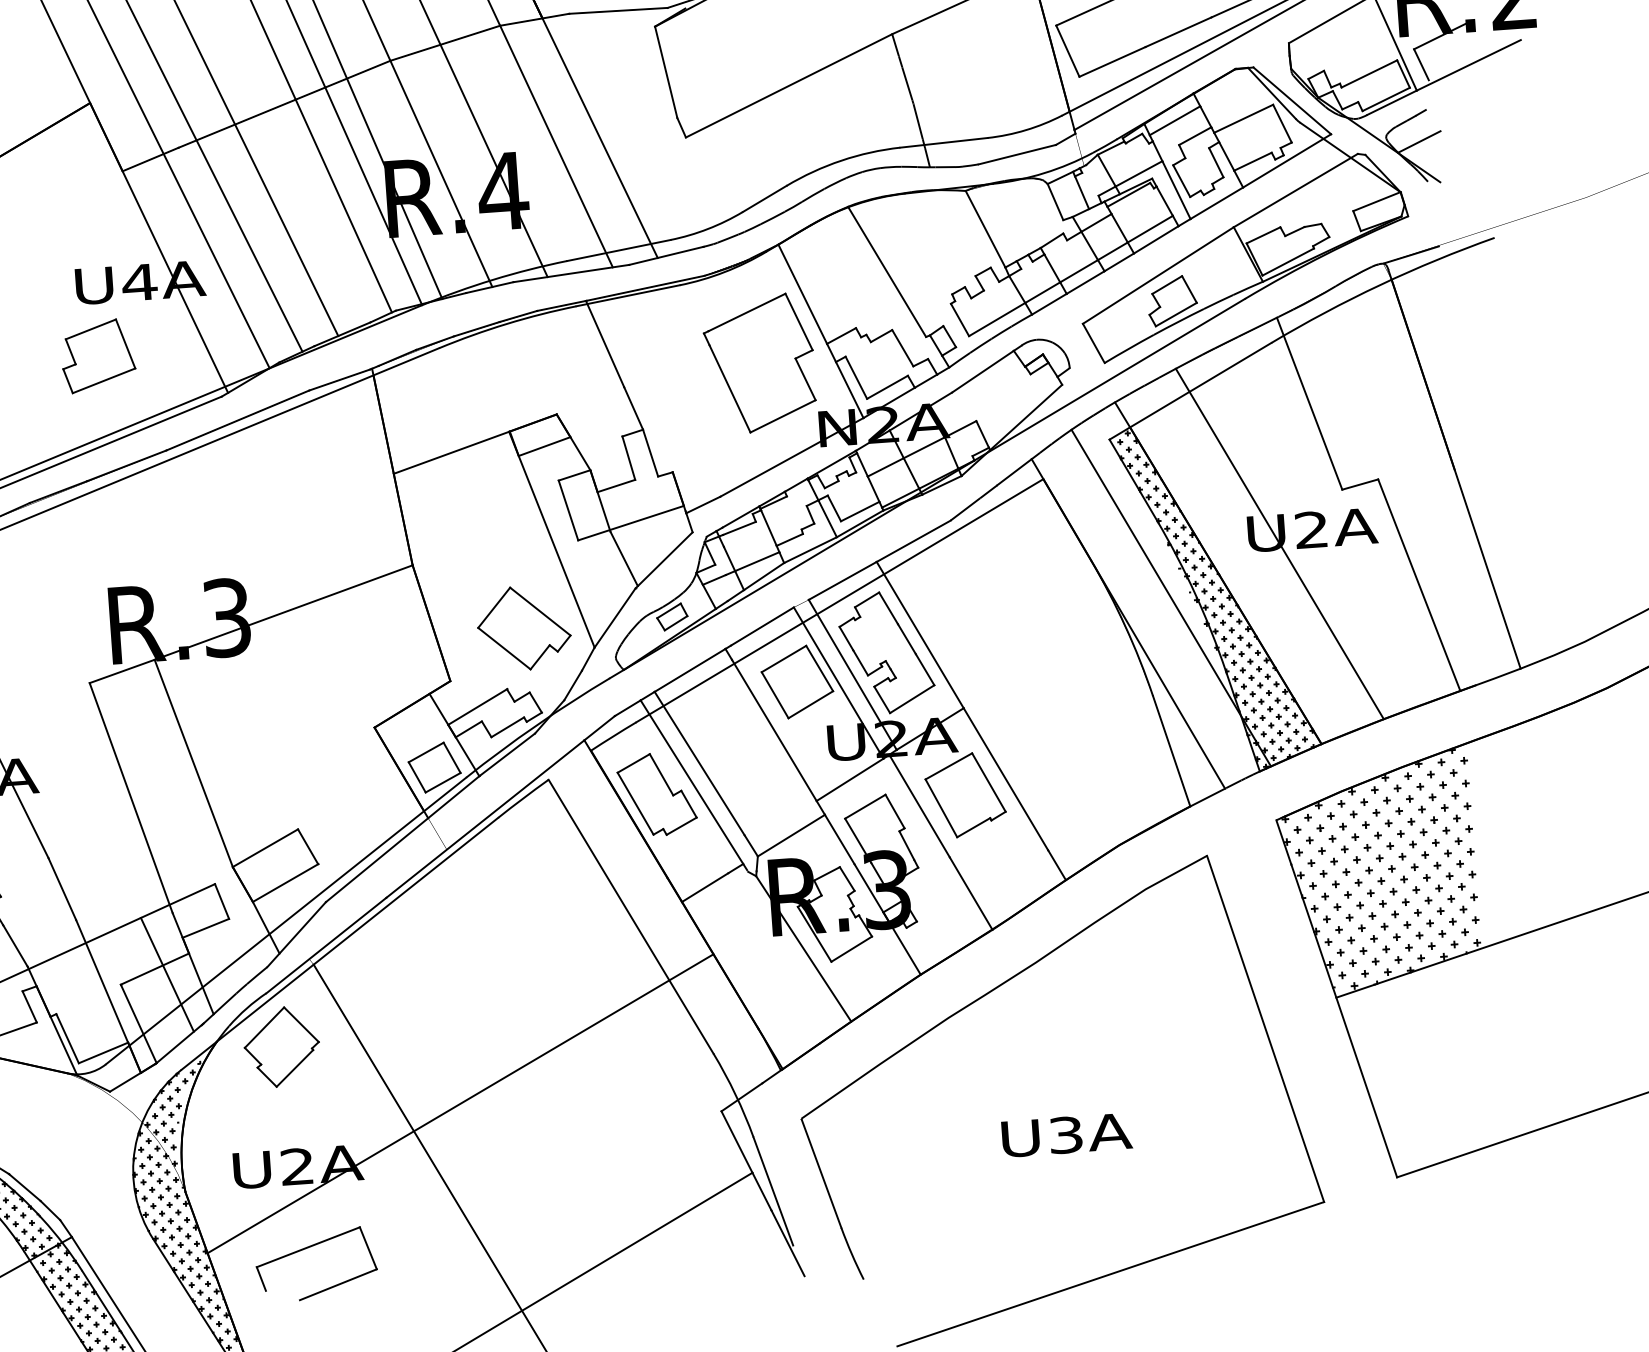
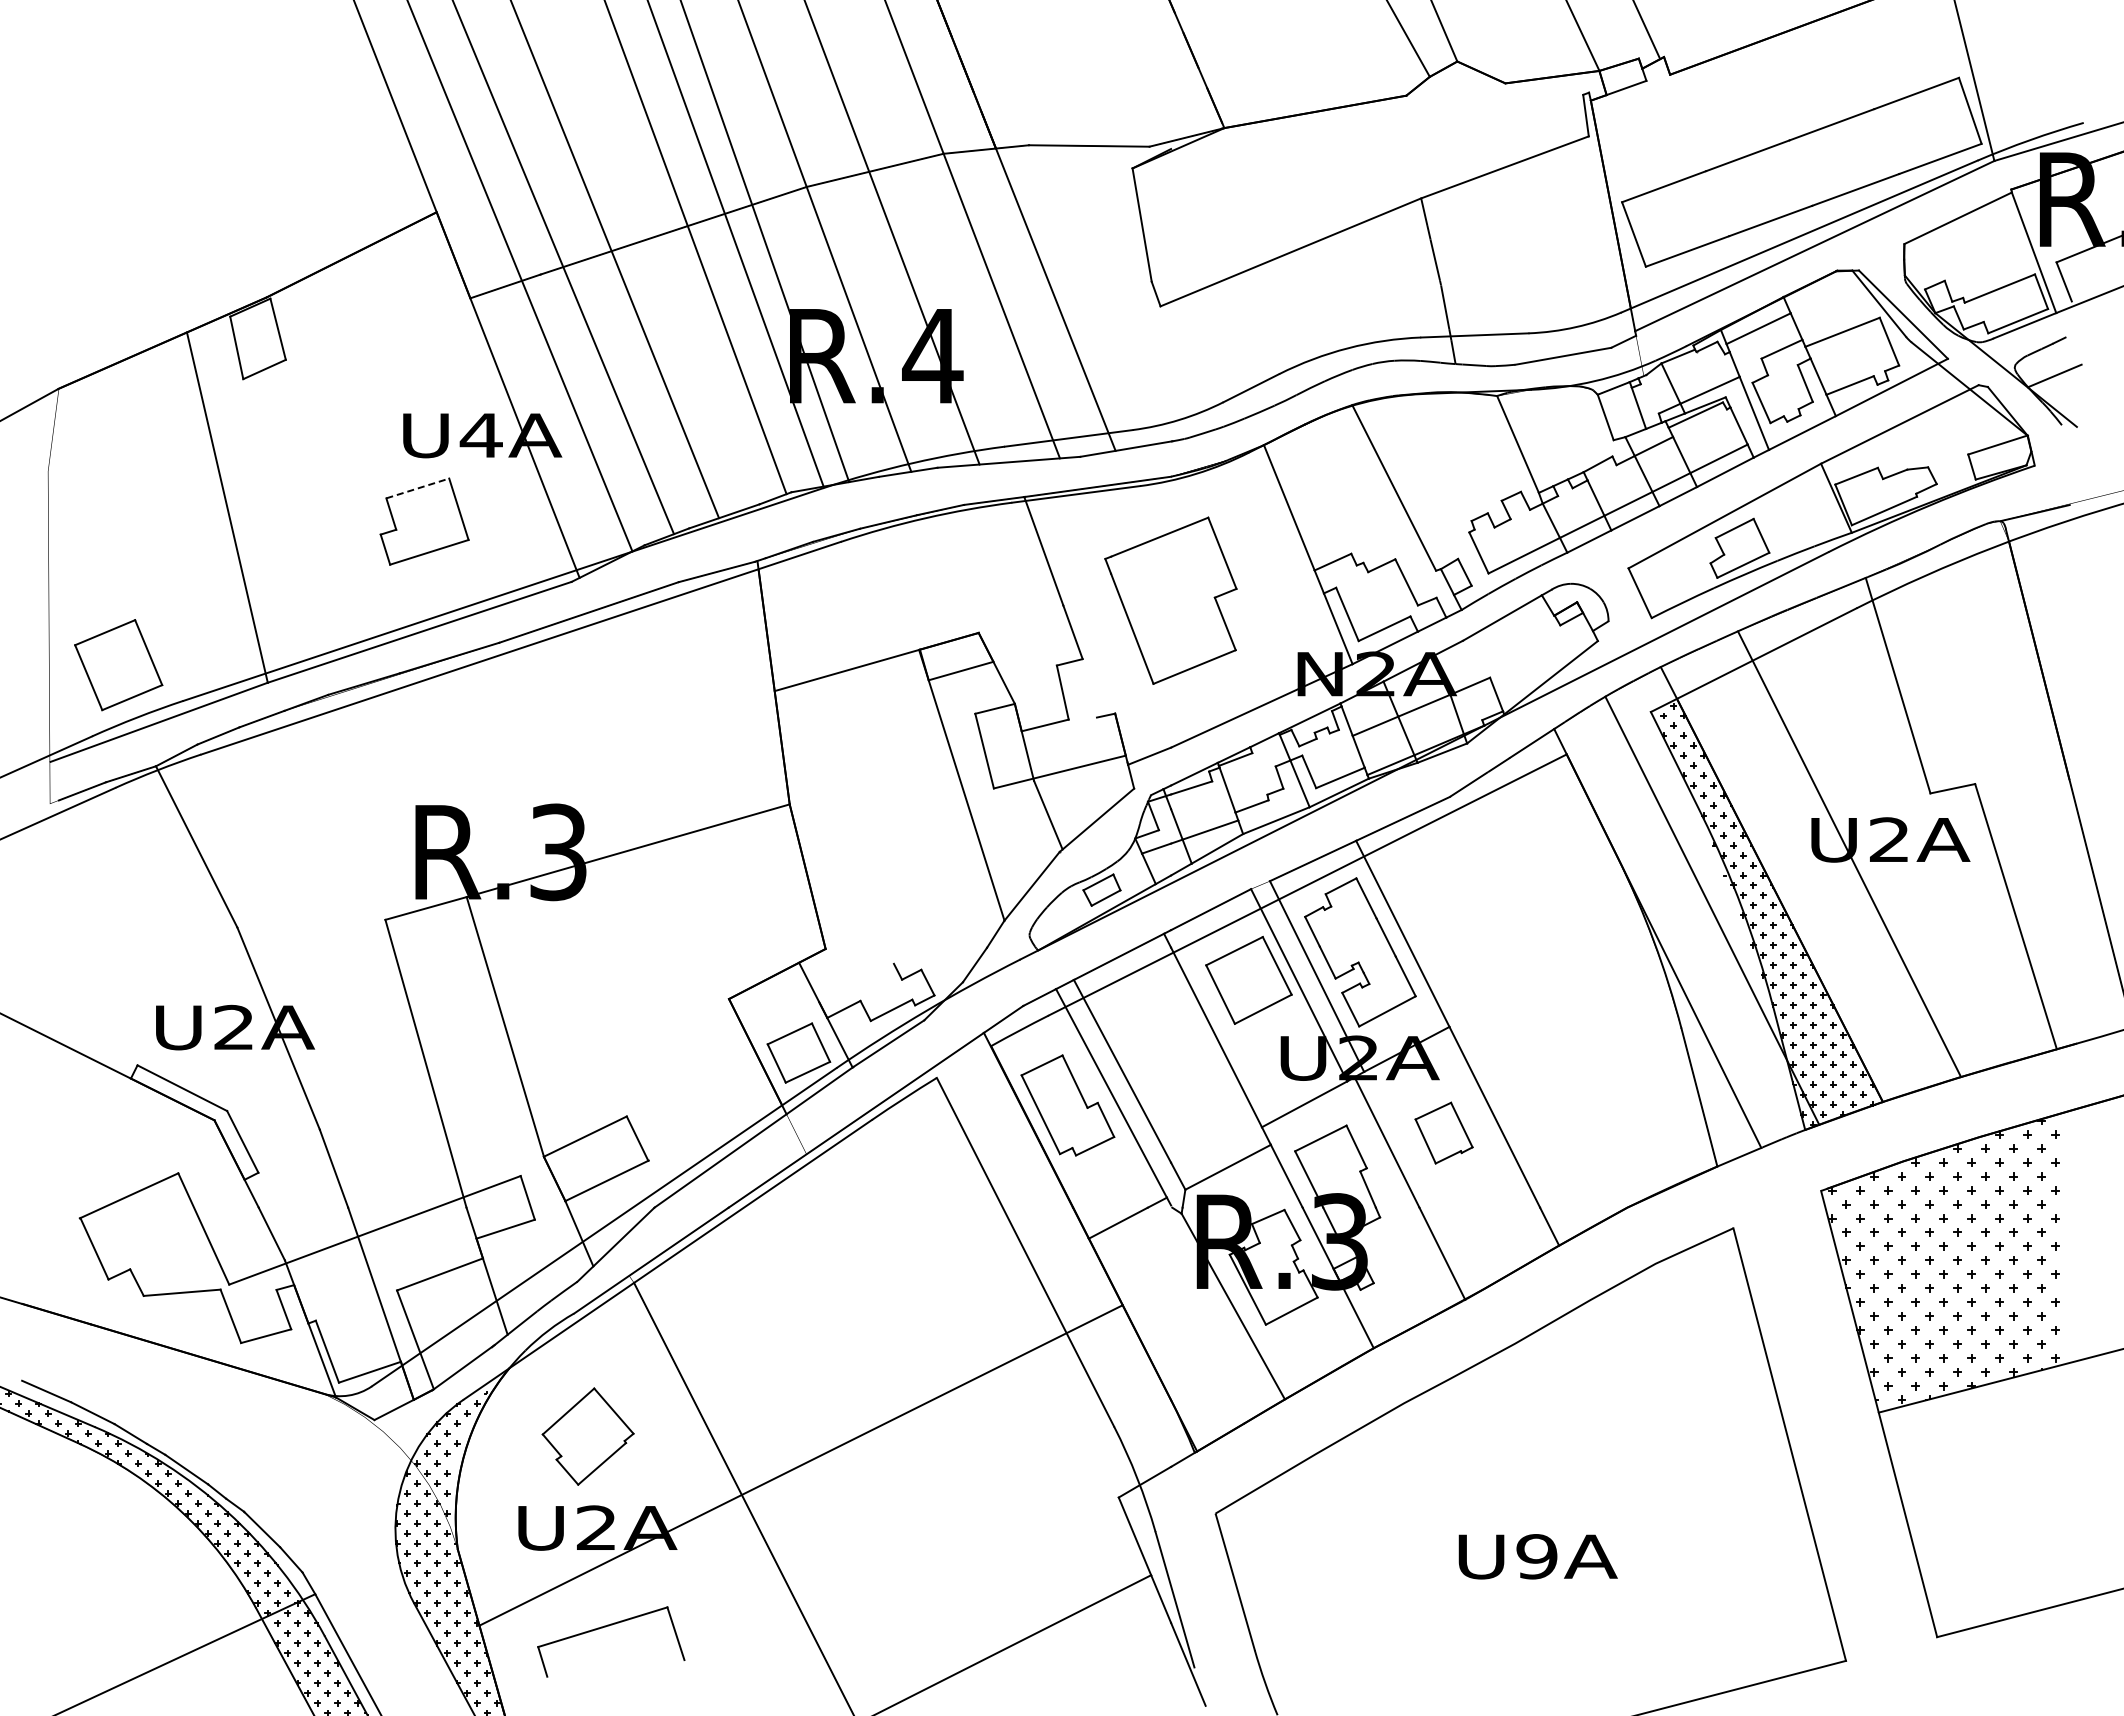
line: (90, 329) -> (417, 488), solid -> dashed
part: (759, 363) -> (1170, 600), moved
line: (650, 453) -> (1089, 688), removed
part: (524, 627) -> (920, 890), removed
line: (477, 706) -> (856, 982), removed
part: (965, 794) -> (1443, 1132), size x0.6
line: (167, 974) -> (454, 1282), removed
part: (281, 1046) -> (587, 1436), moved
text: (1065, 1135) -> (1536, 1556), U3A -> U9A
line: (337, 1284) -> (635, 1675), removed

